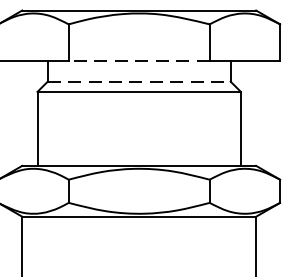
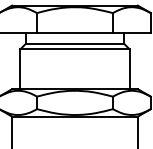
line: (140, 62) -> (75, 33), dashed -> solid
line: (140, 80) -> (75, 43), dashed -> solid

